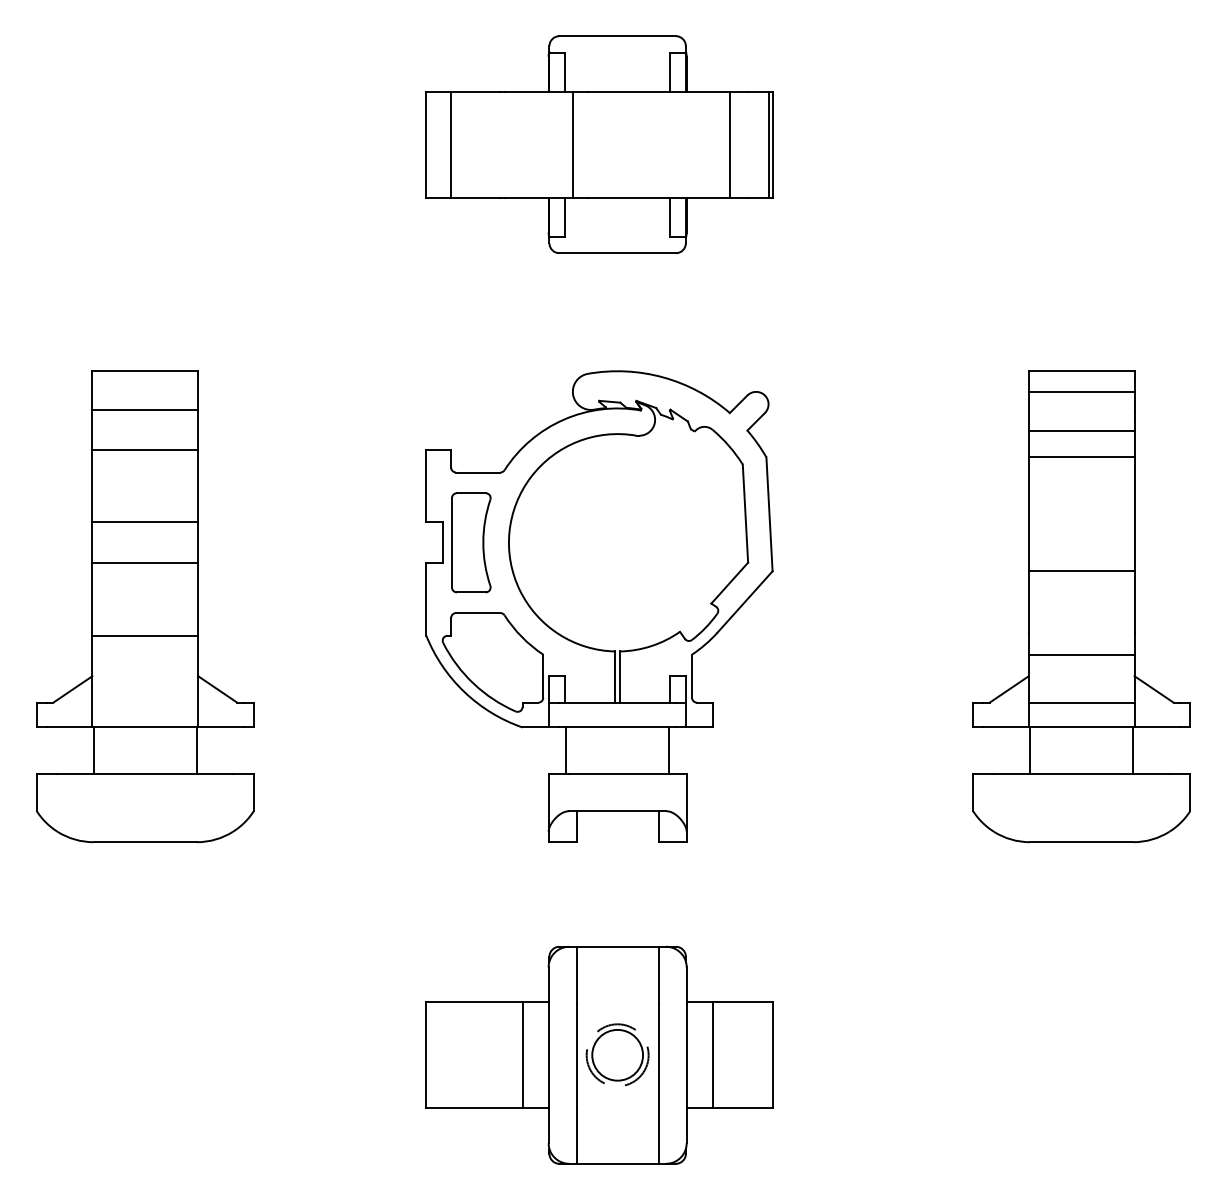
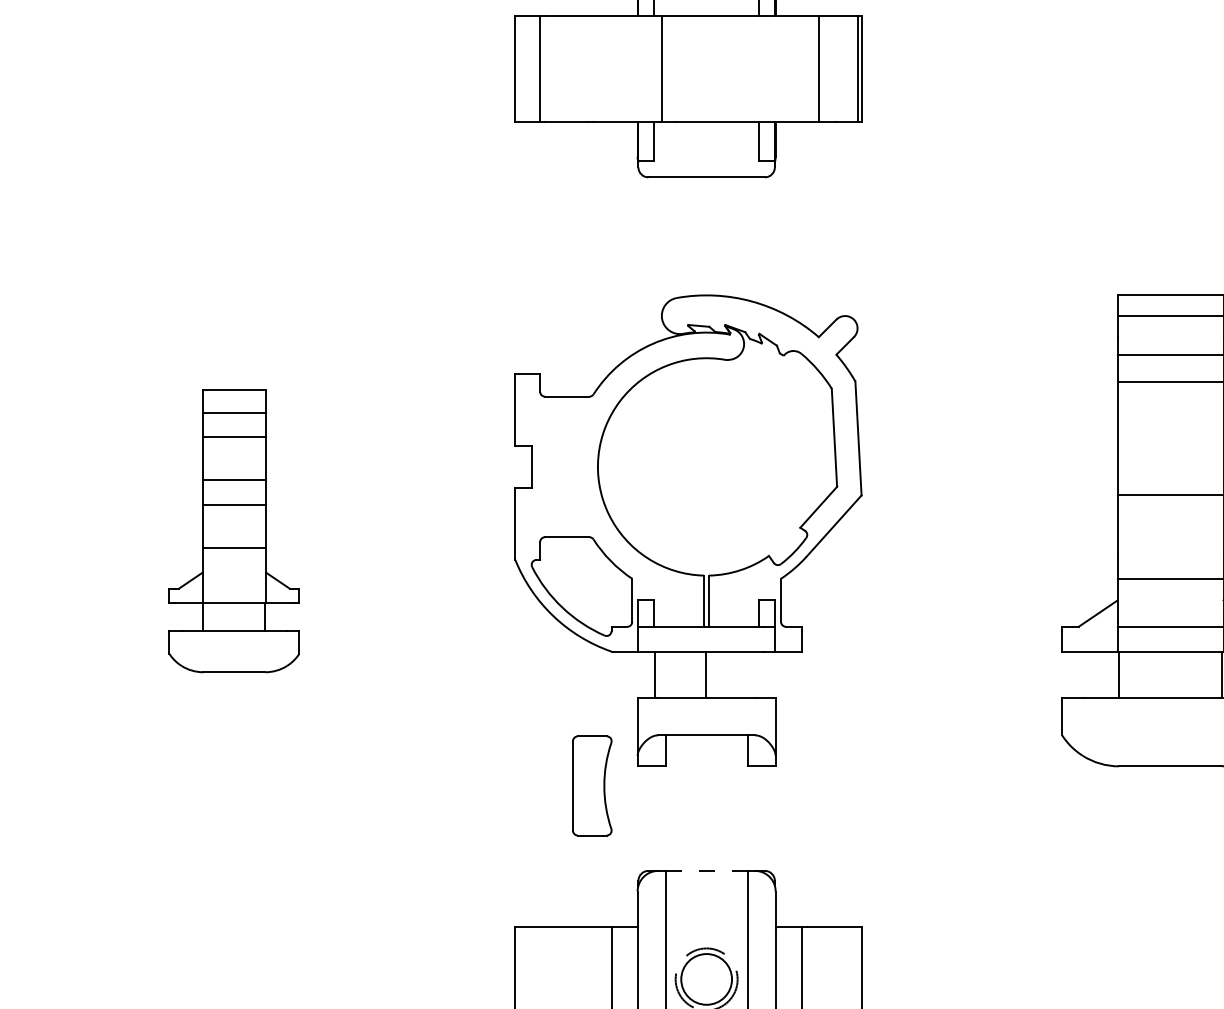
part: (471, 542) -> (592, 785), moved
part: (145, 606) -> (234, 530), size x0.6
line: (669, 750) -> (706, 674), moved
line: (617, 946) -> (706, 870), solid -> dashed

